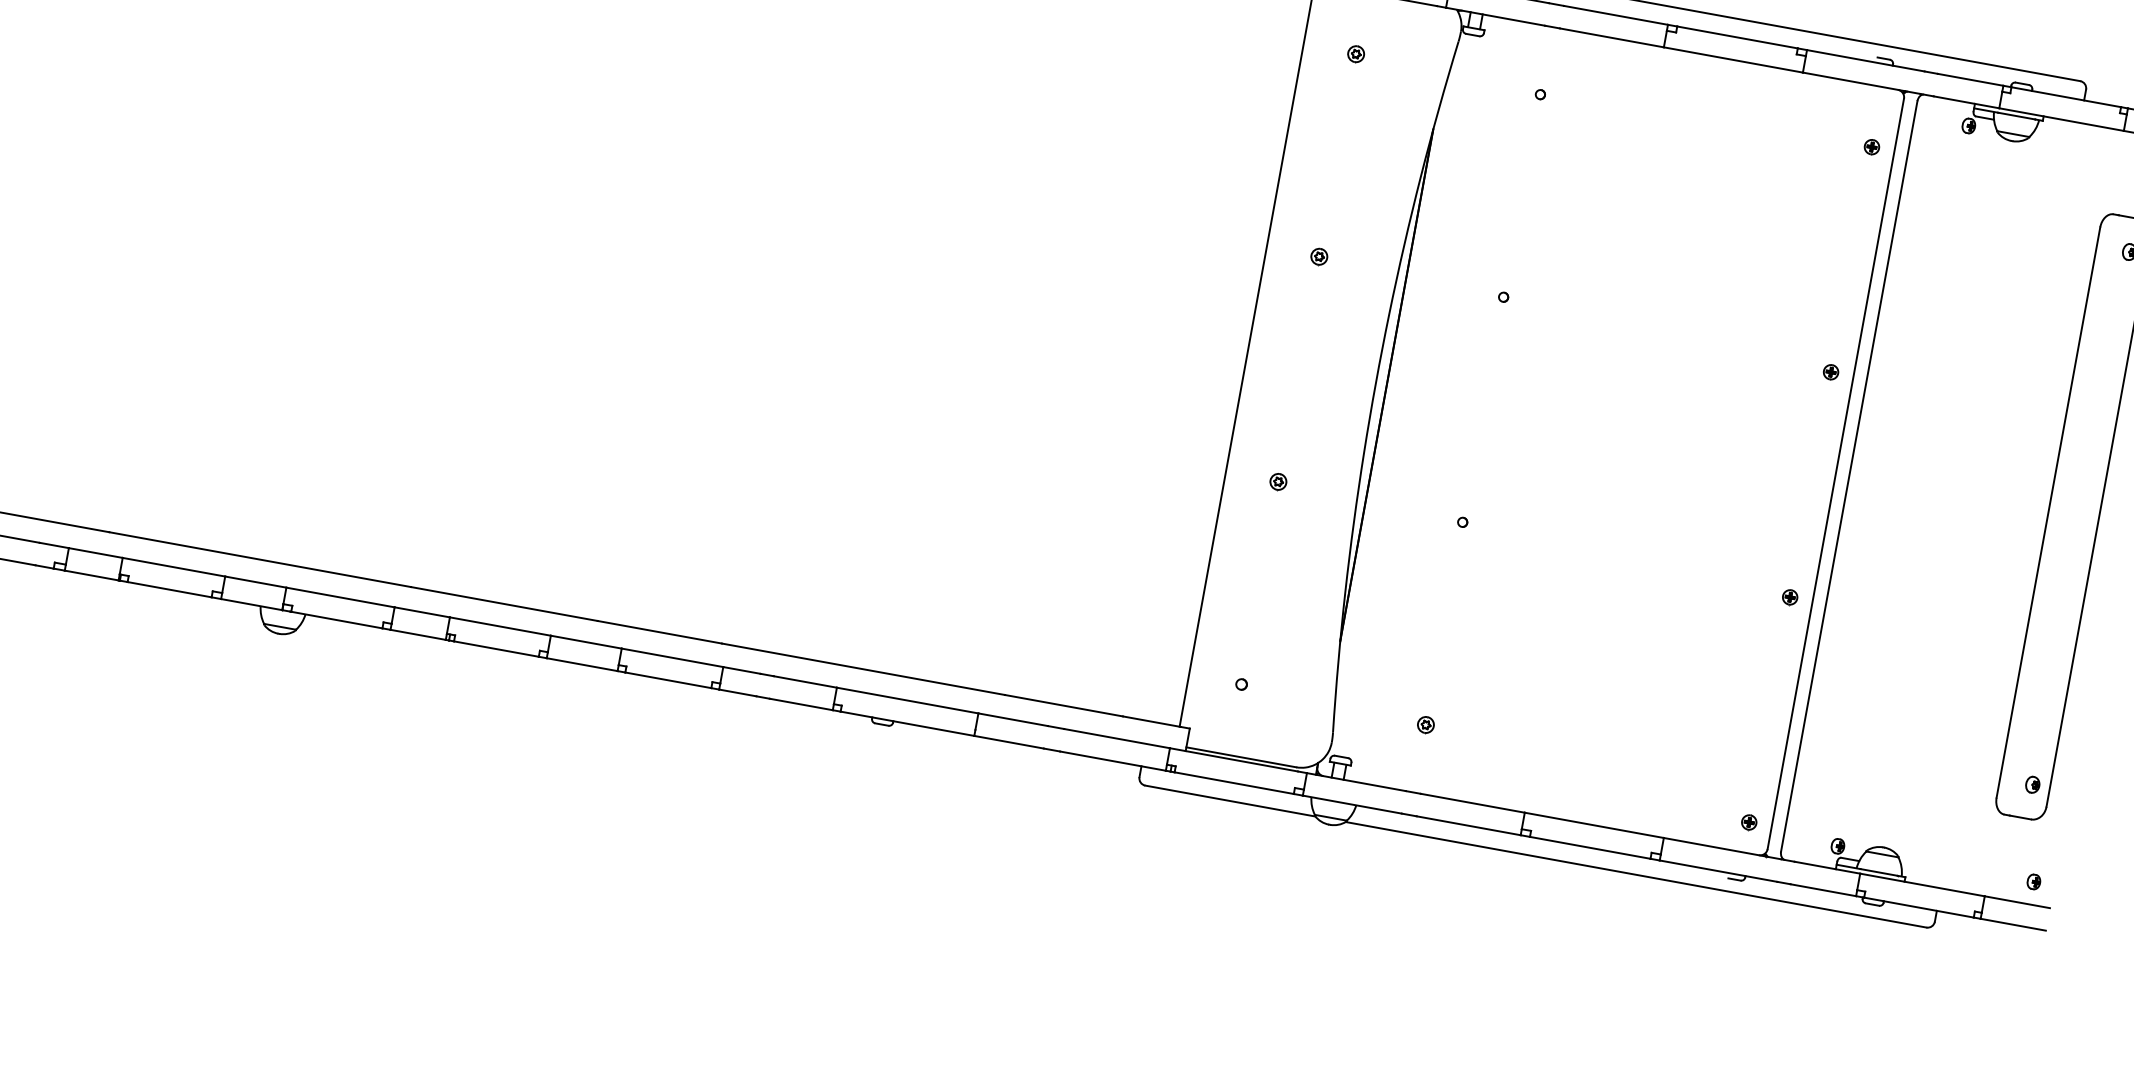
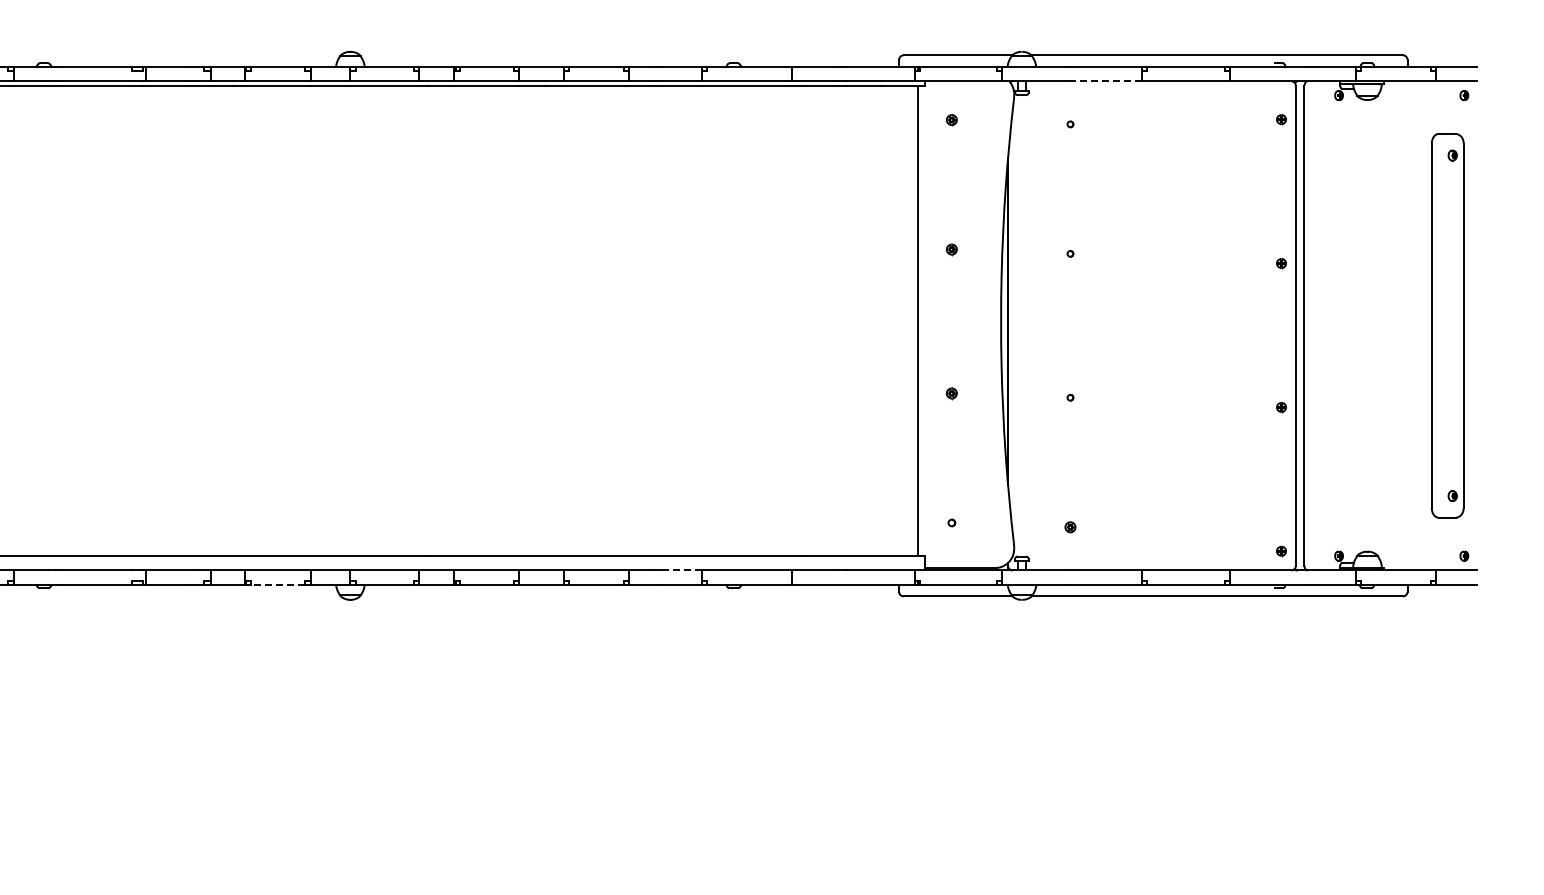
line: (1610, 38) -> (1107, 81), solid -> dashed
line: (169, 588) -> (277, 584), solid -> dashed
line: (805, 681) -> (681, 570), solid -> dashed

